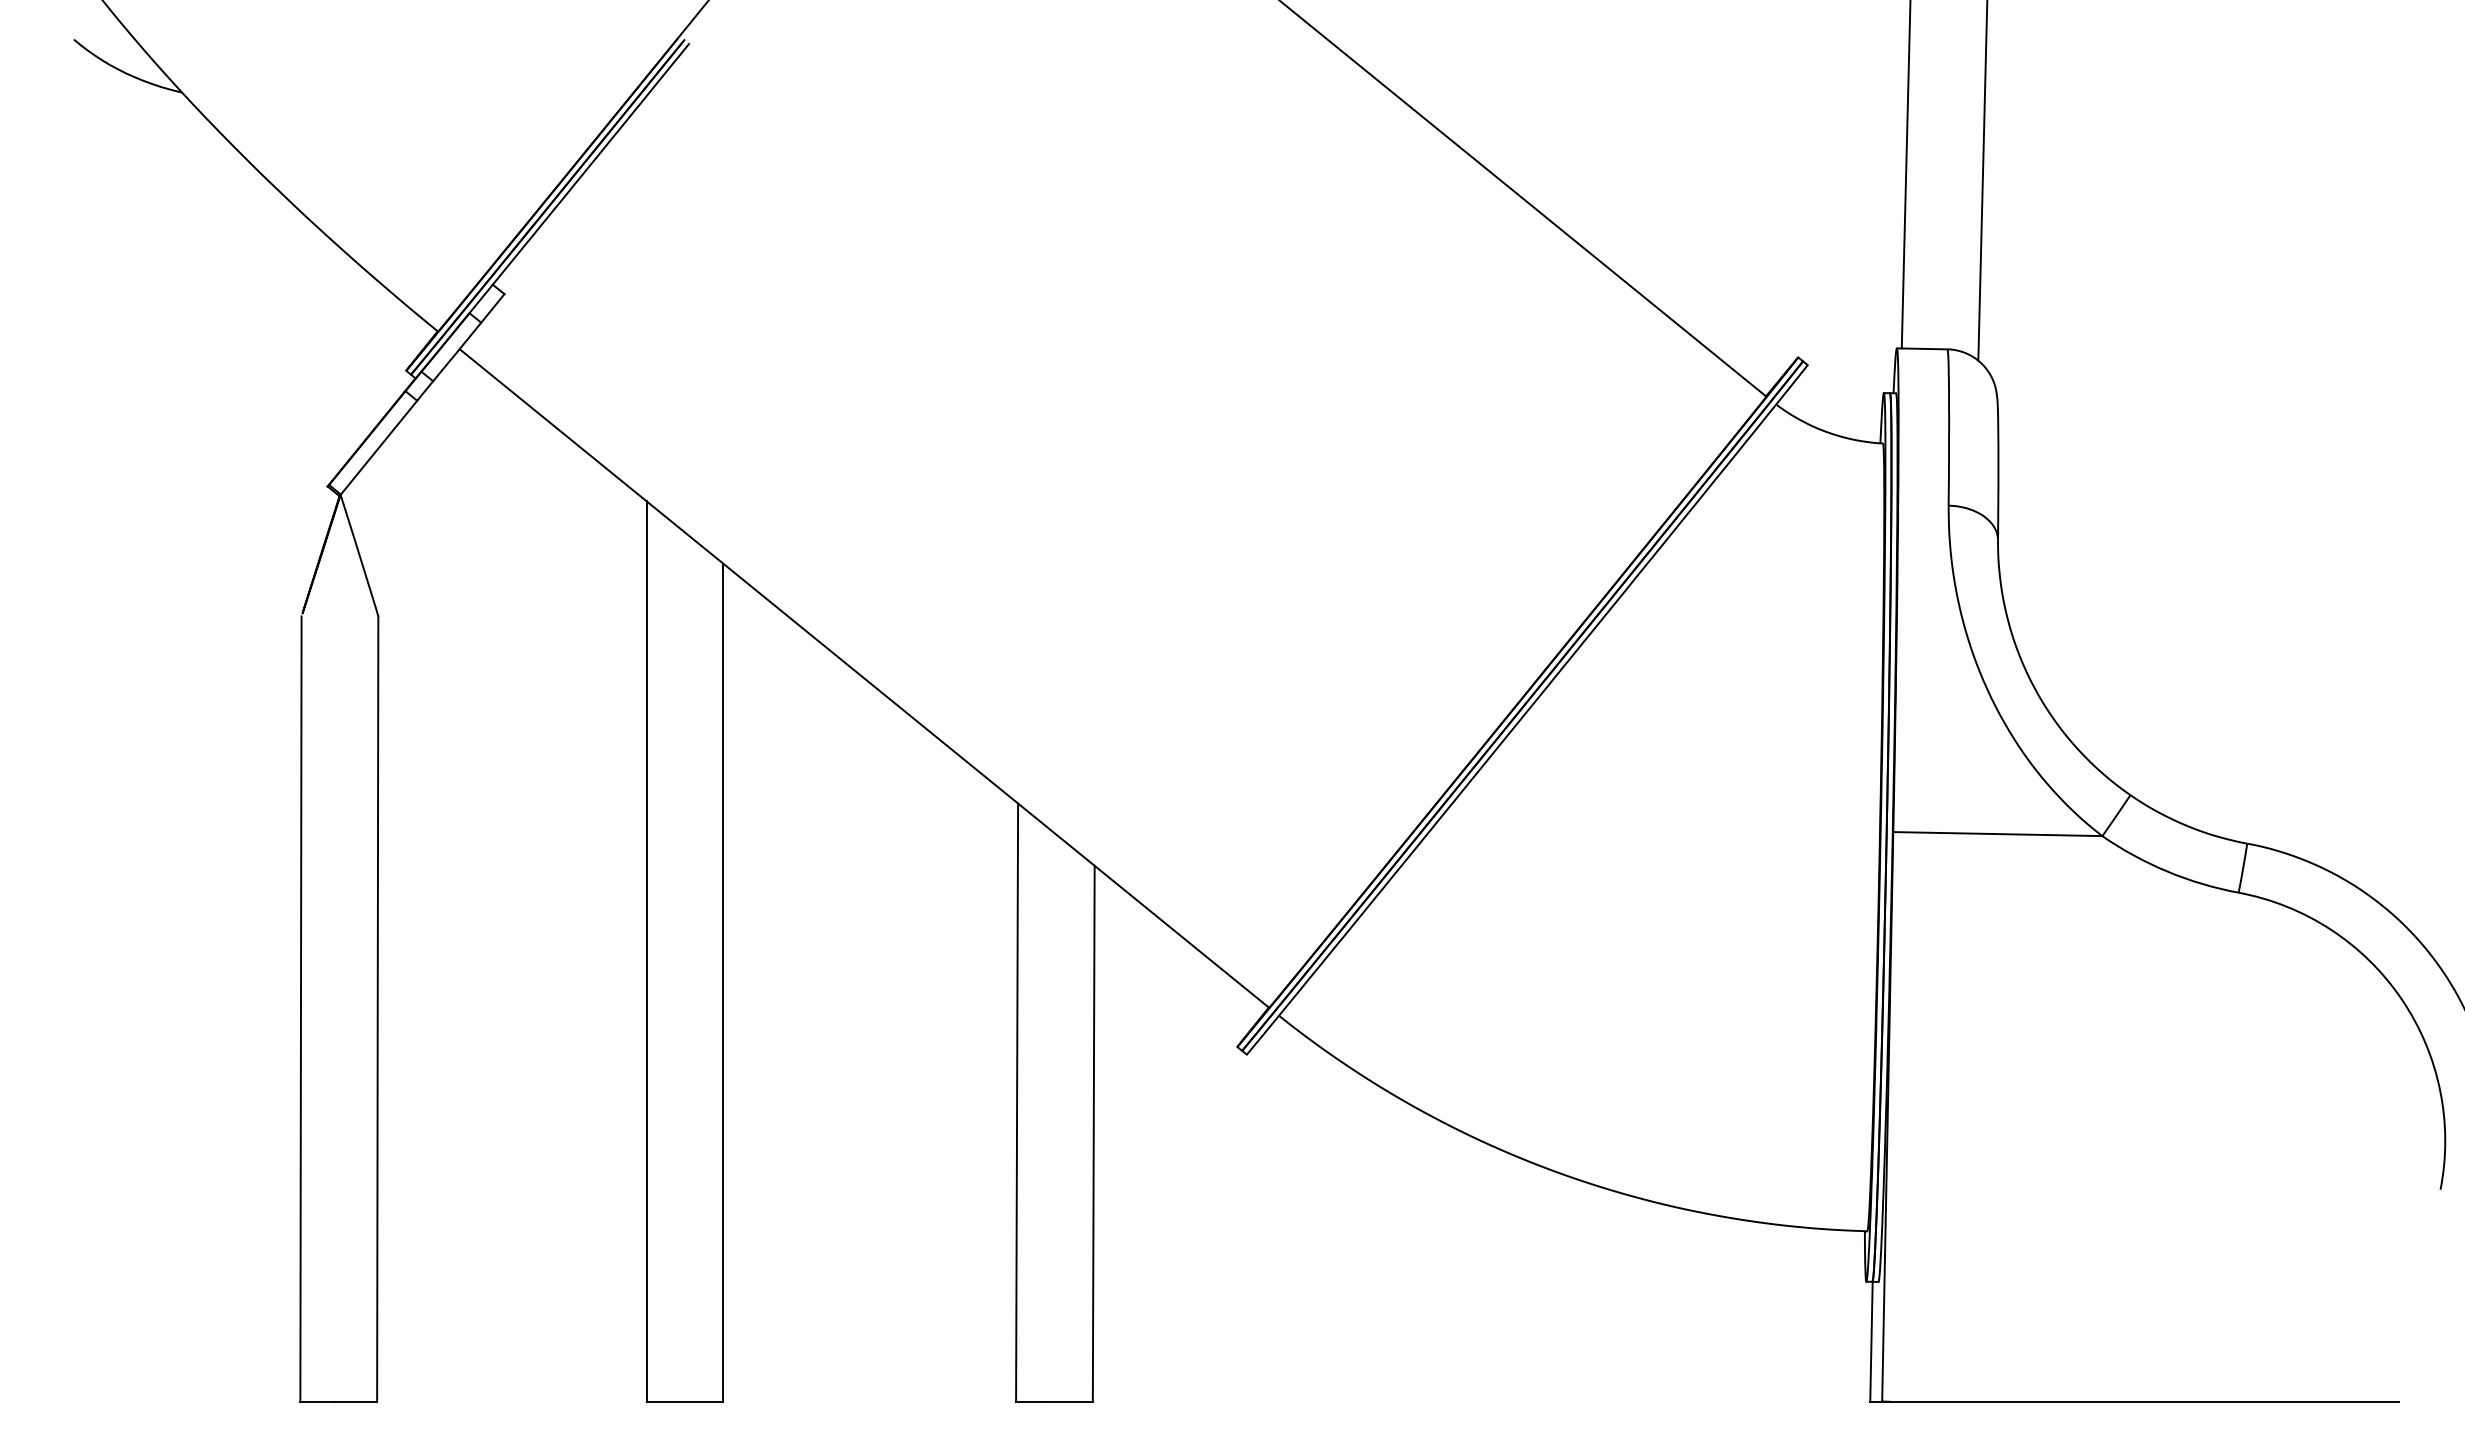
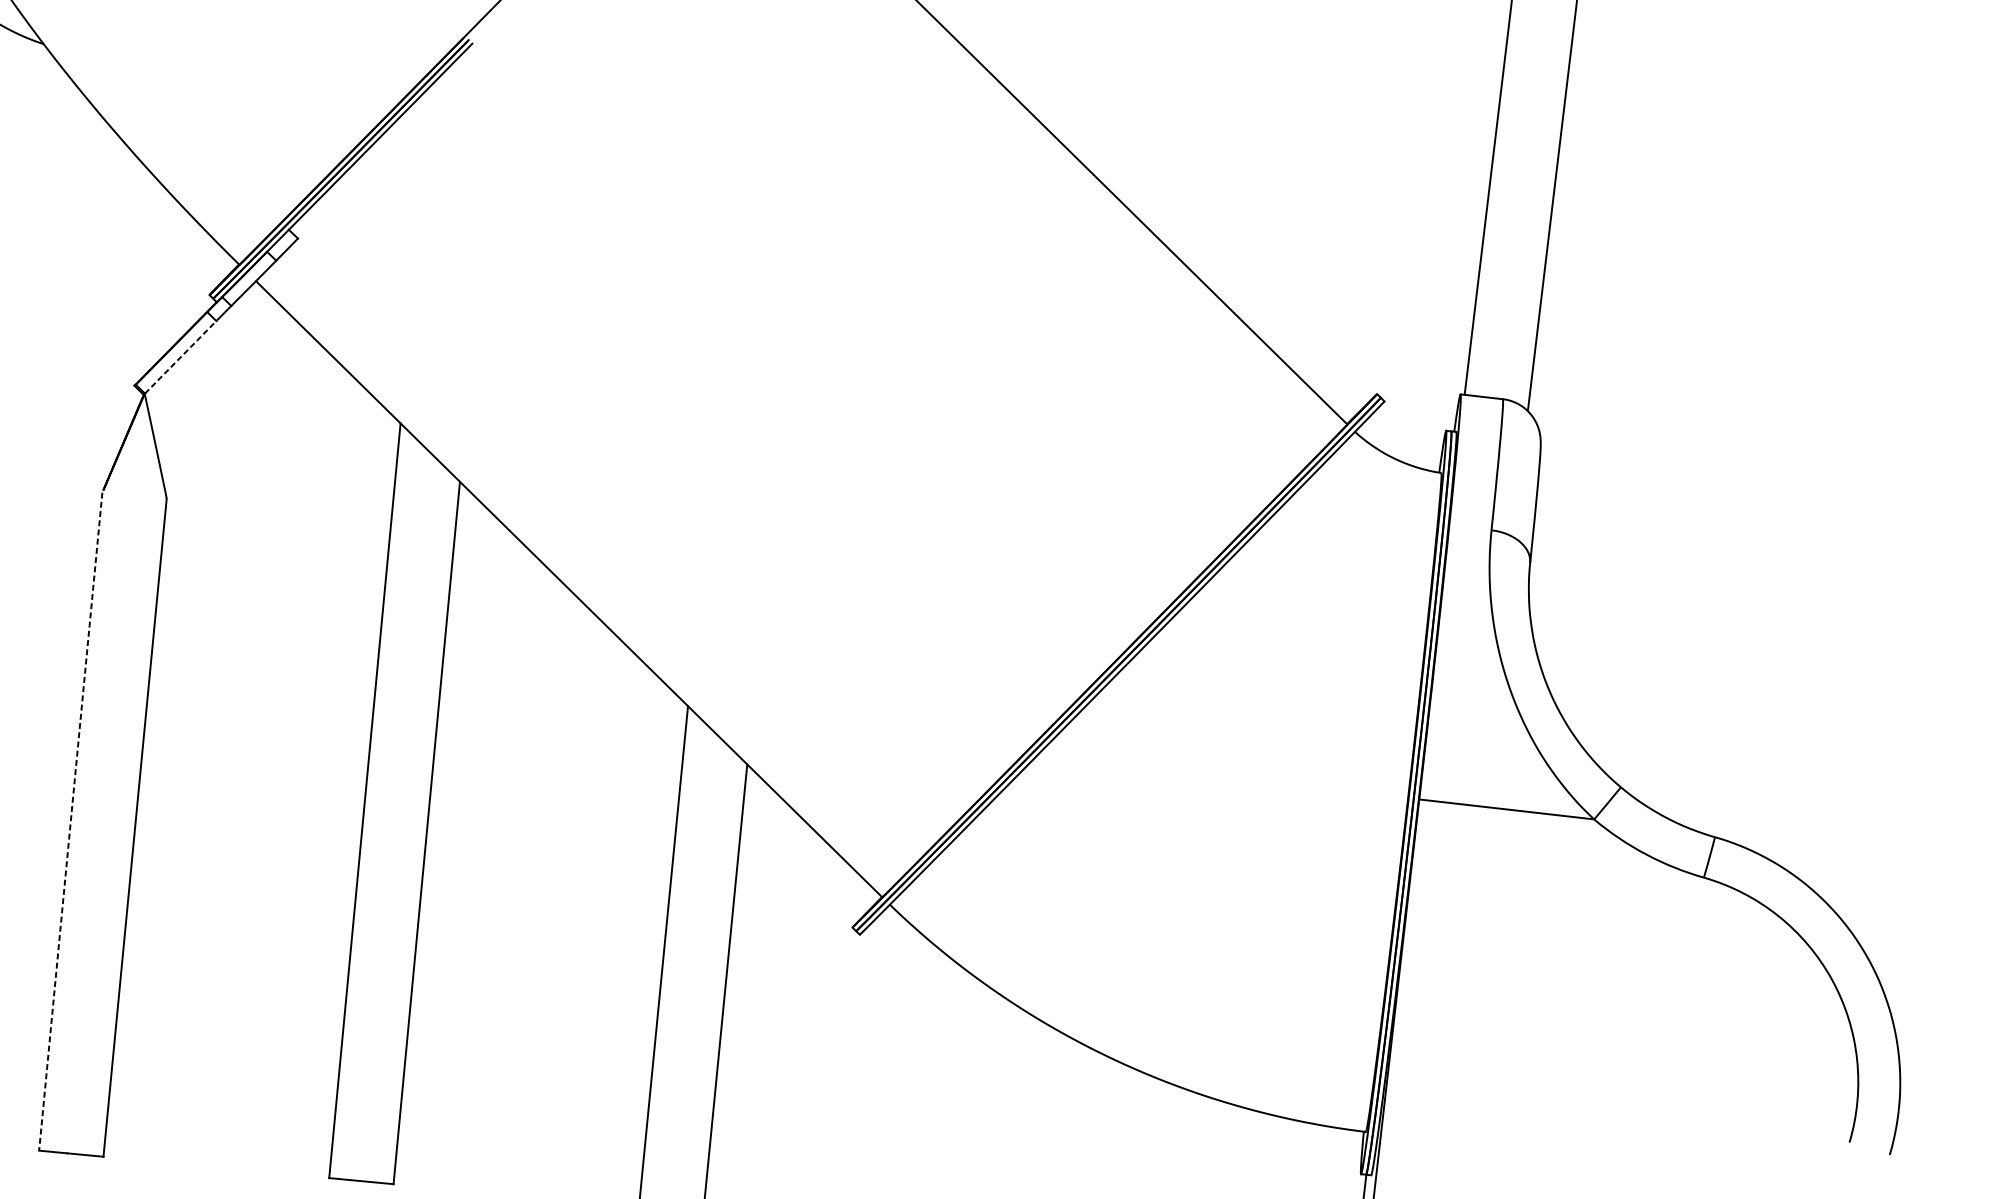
line: (379, 447) -> (181, 357), solid -> dashed
line: (300, 1009) -> (70, 821), solid -> dashed

